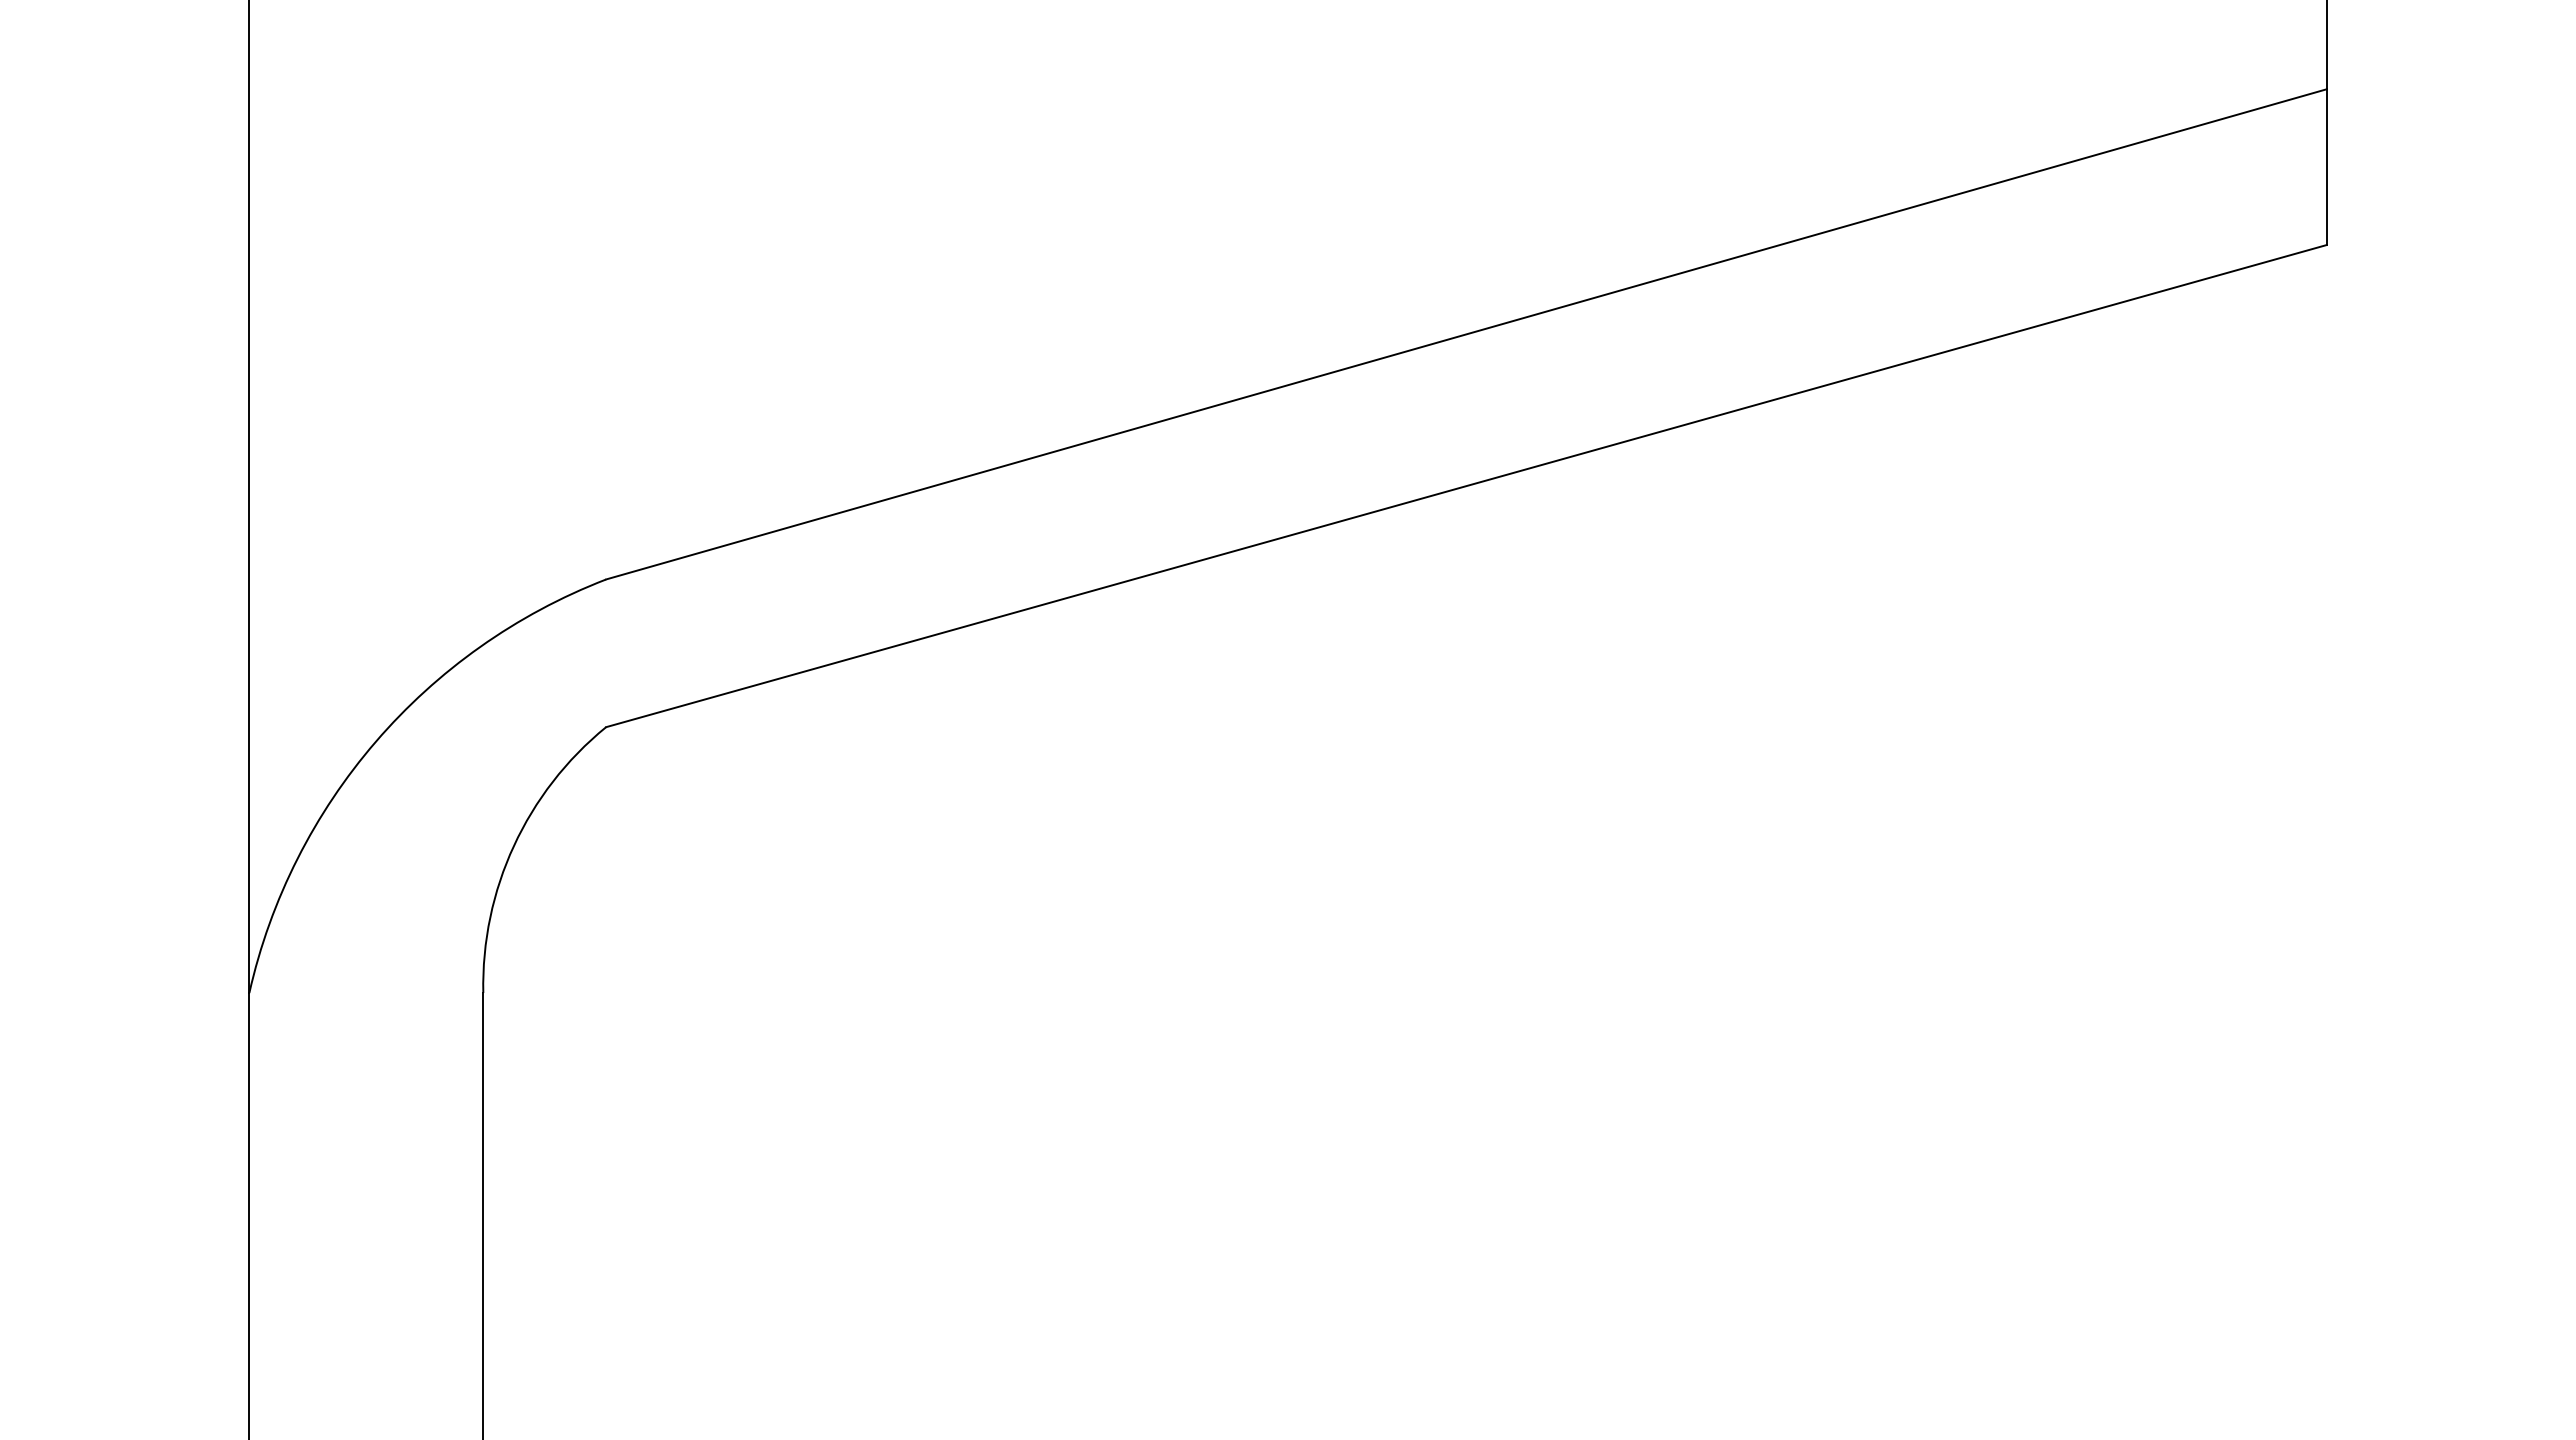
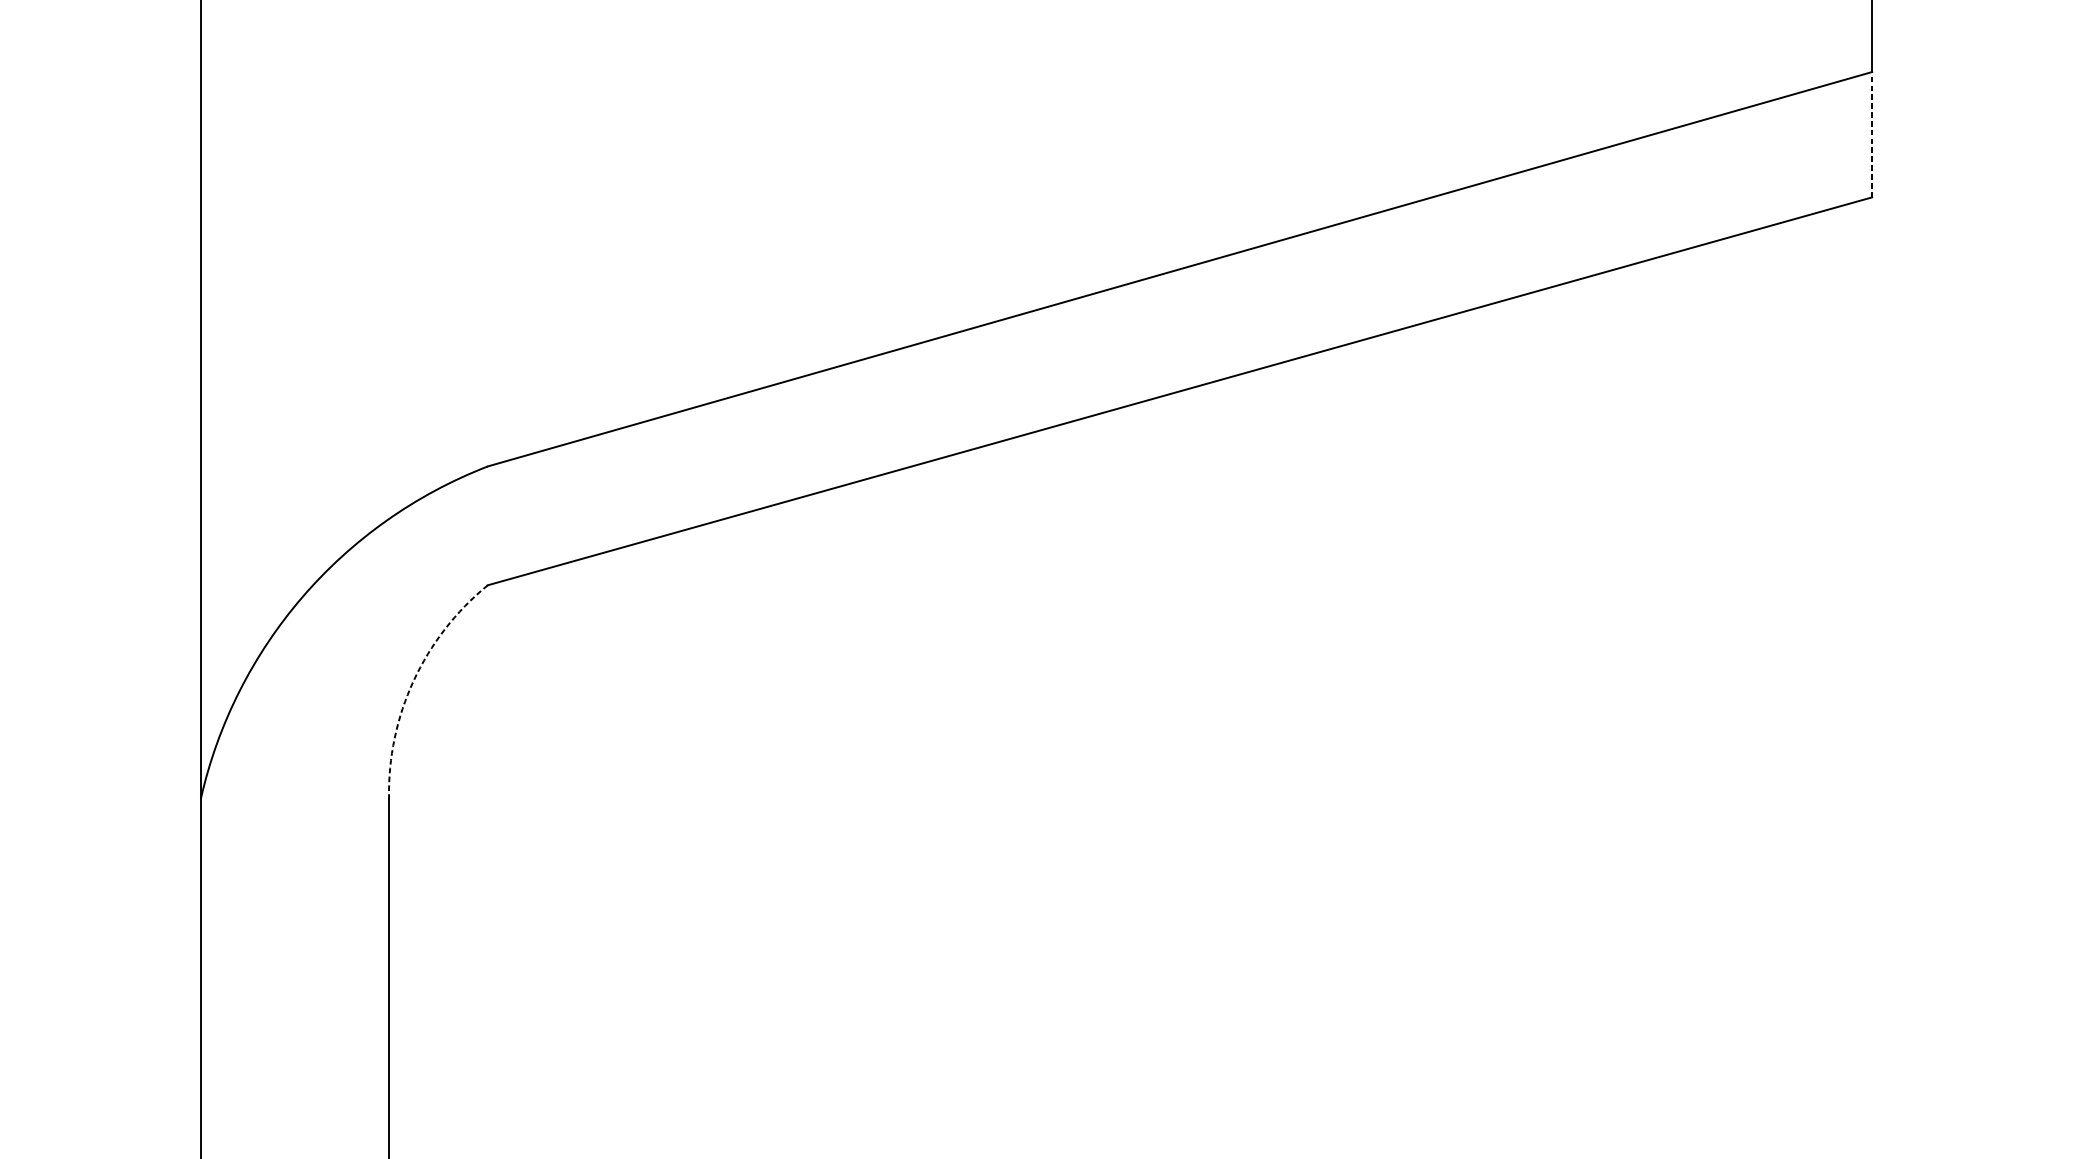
line: (2326, 167) -> (1872, 134), solid -> dashed
arc: (513, 845) -> (413, 680), solid -> dashed

